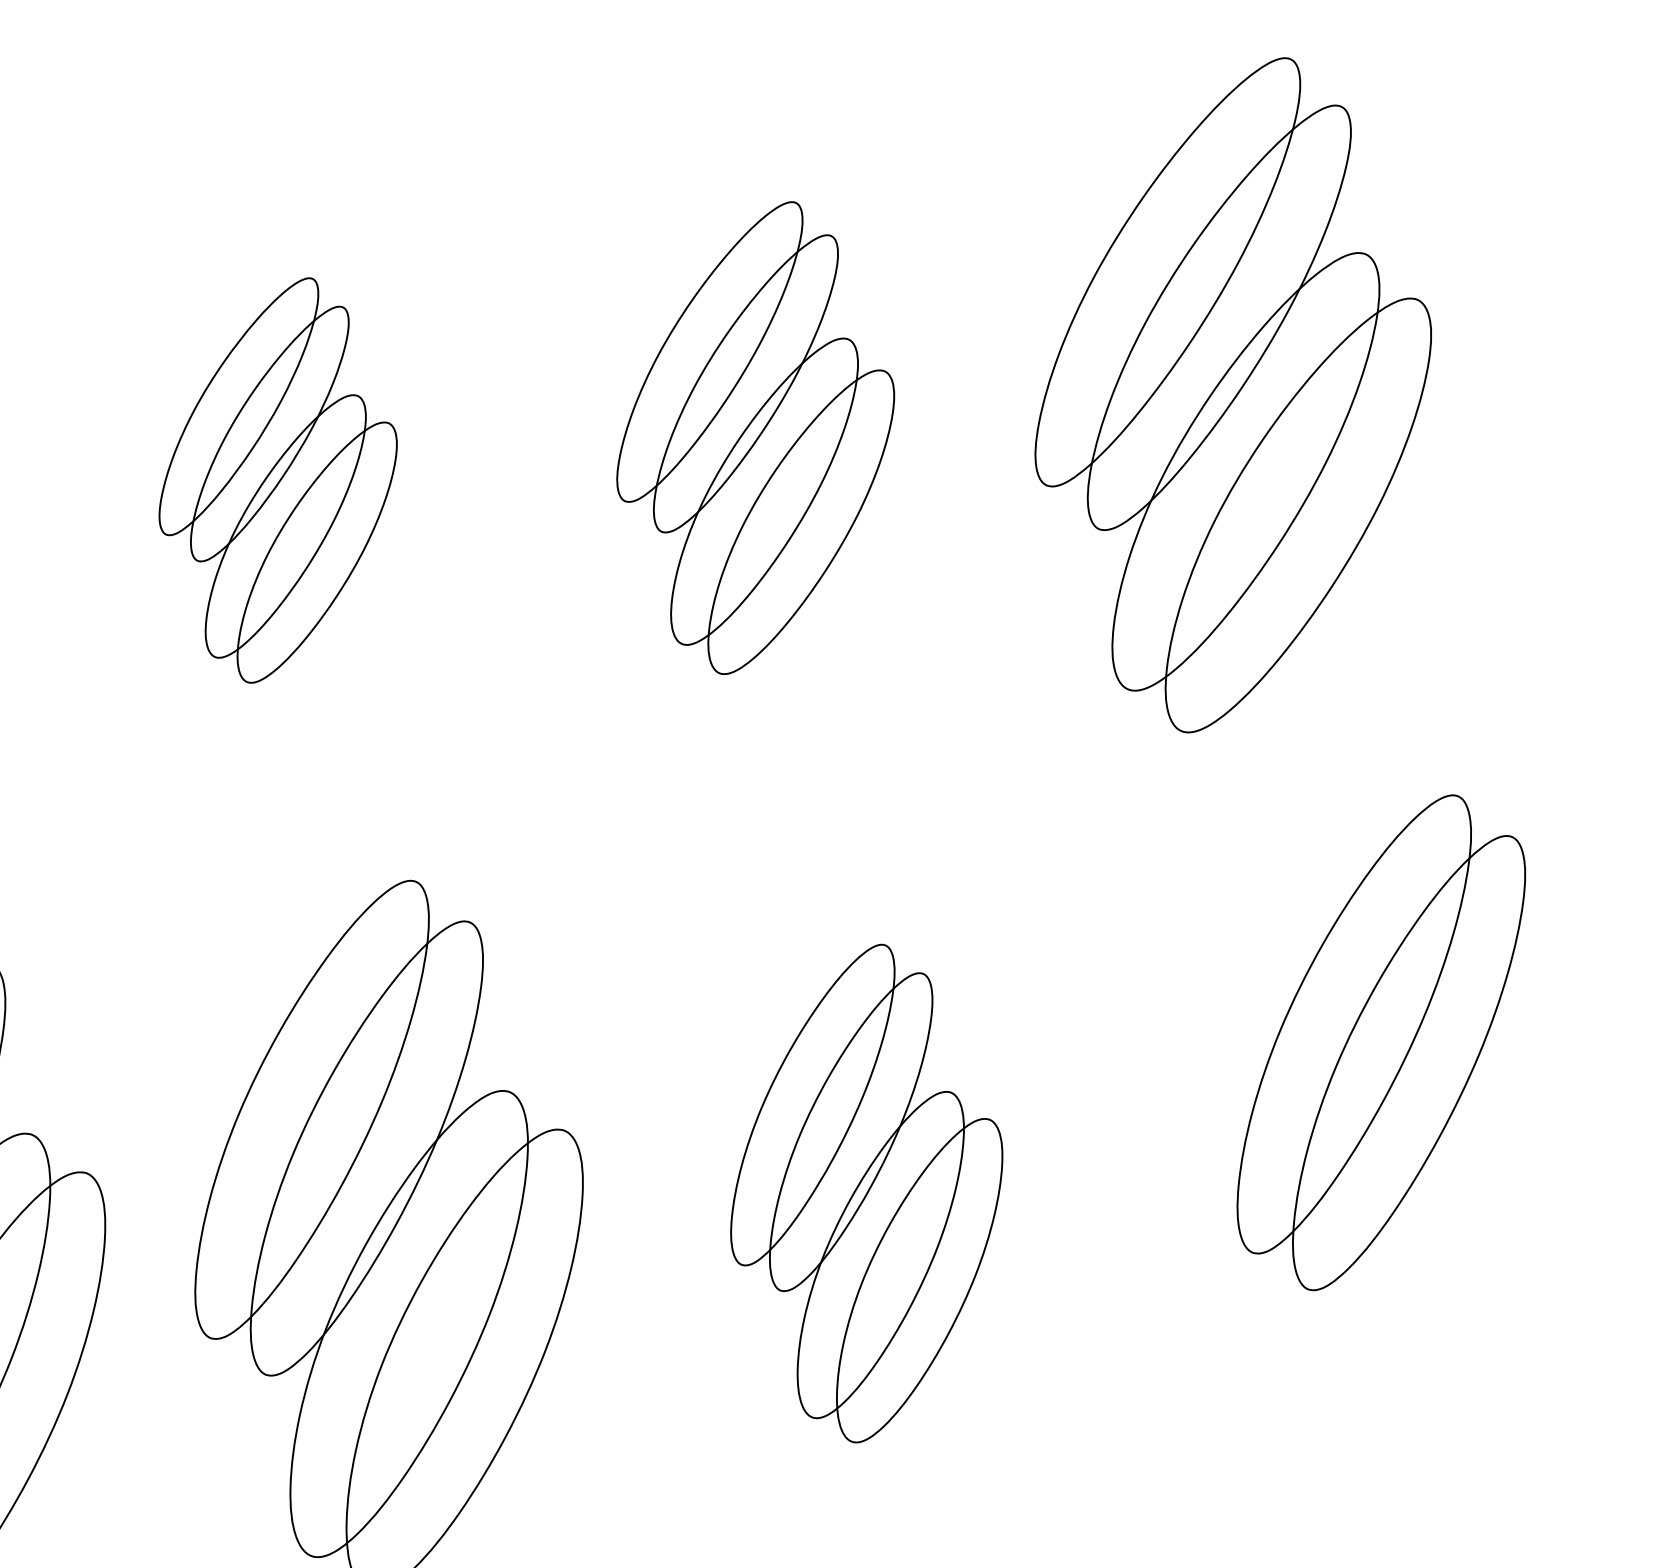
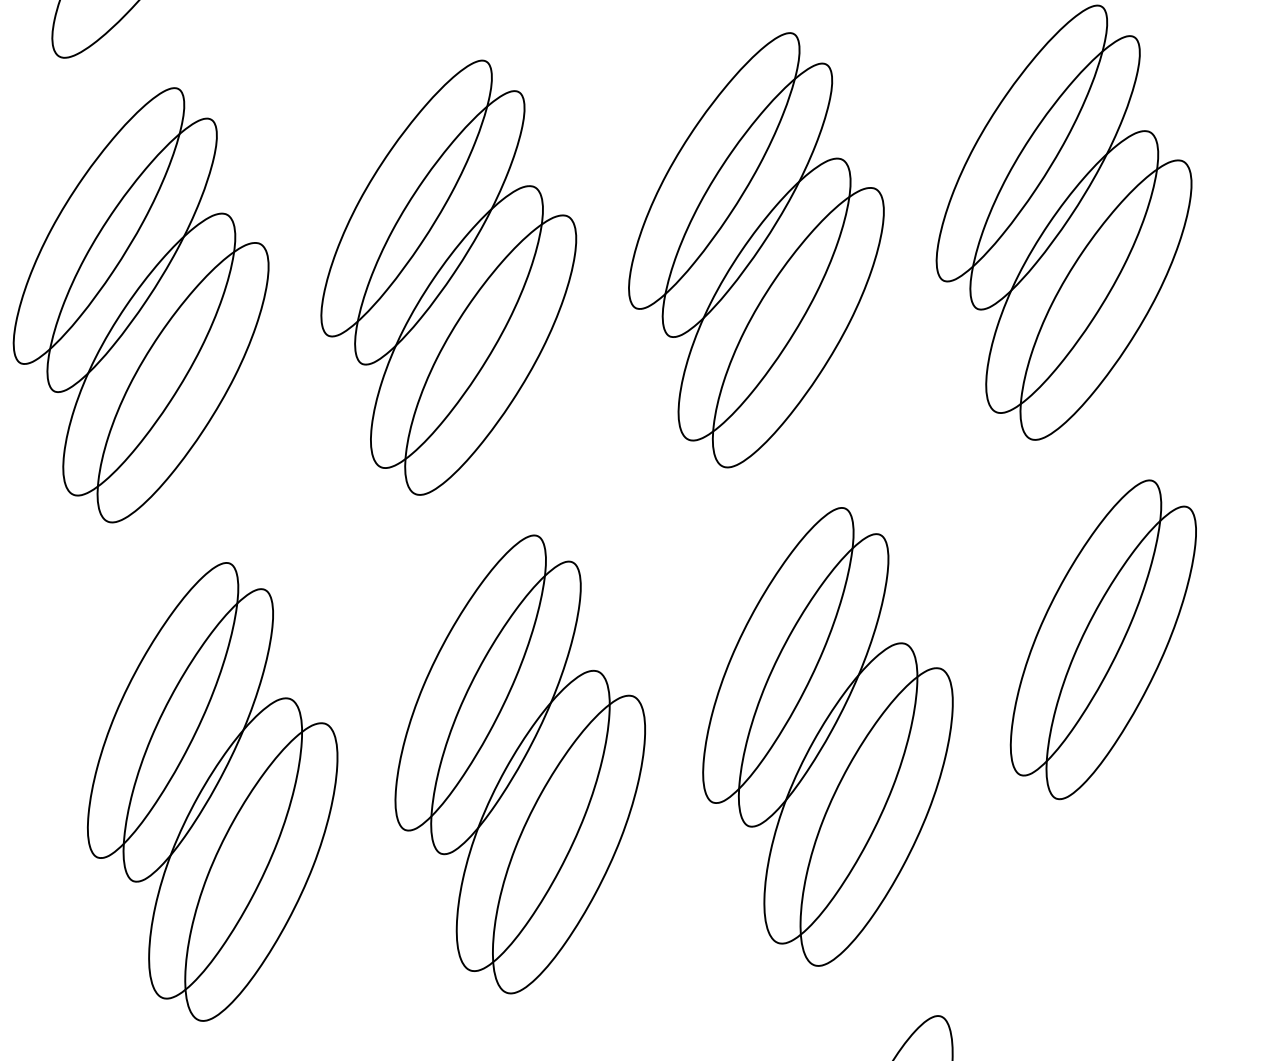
part: (755, 438) -> (756, 250), size x1.43
part: (277, 480) -> (448, 277), size x1.67
part: (1379, 1042) -> (1102, 639), moved
part: (866, 1192) -> (827, 736), size x1.43

